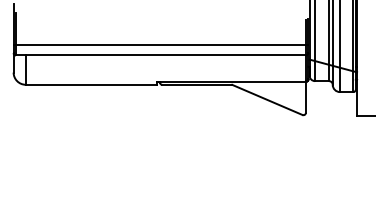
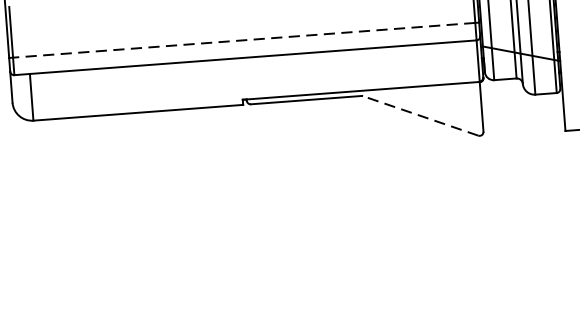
line: (161, 44) -> (244, 40), solid -> dashed
line: (267, 99) -> (420, 115), solid -> dashed

